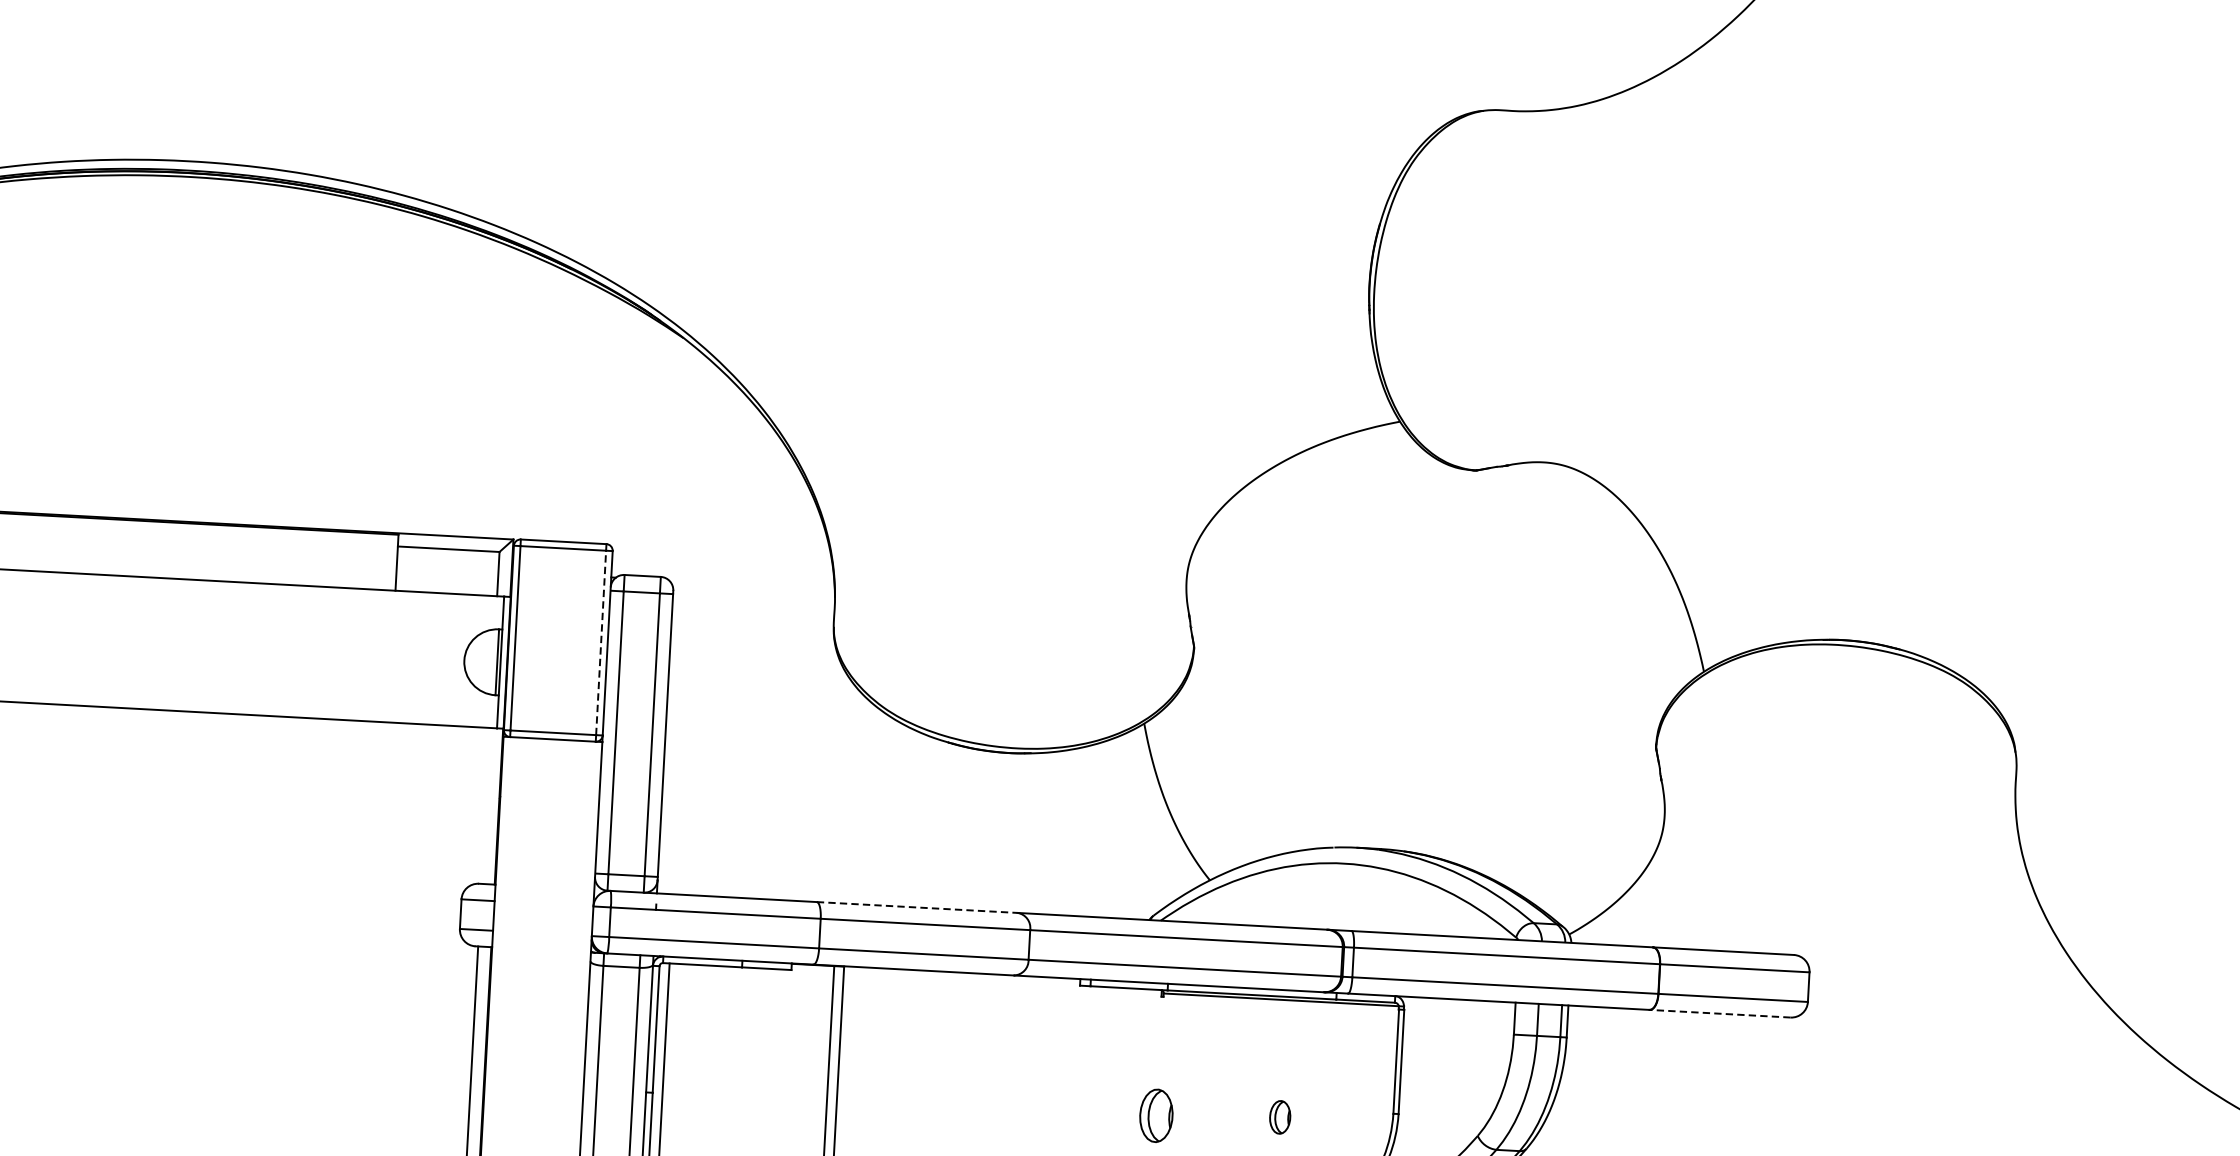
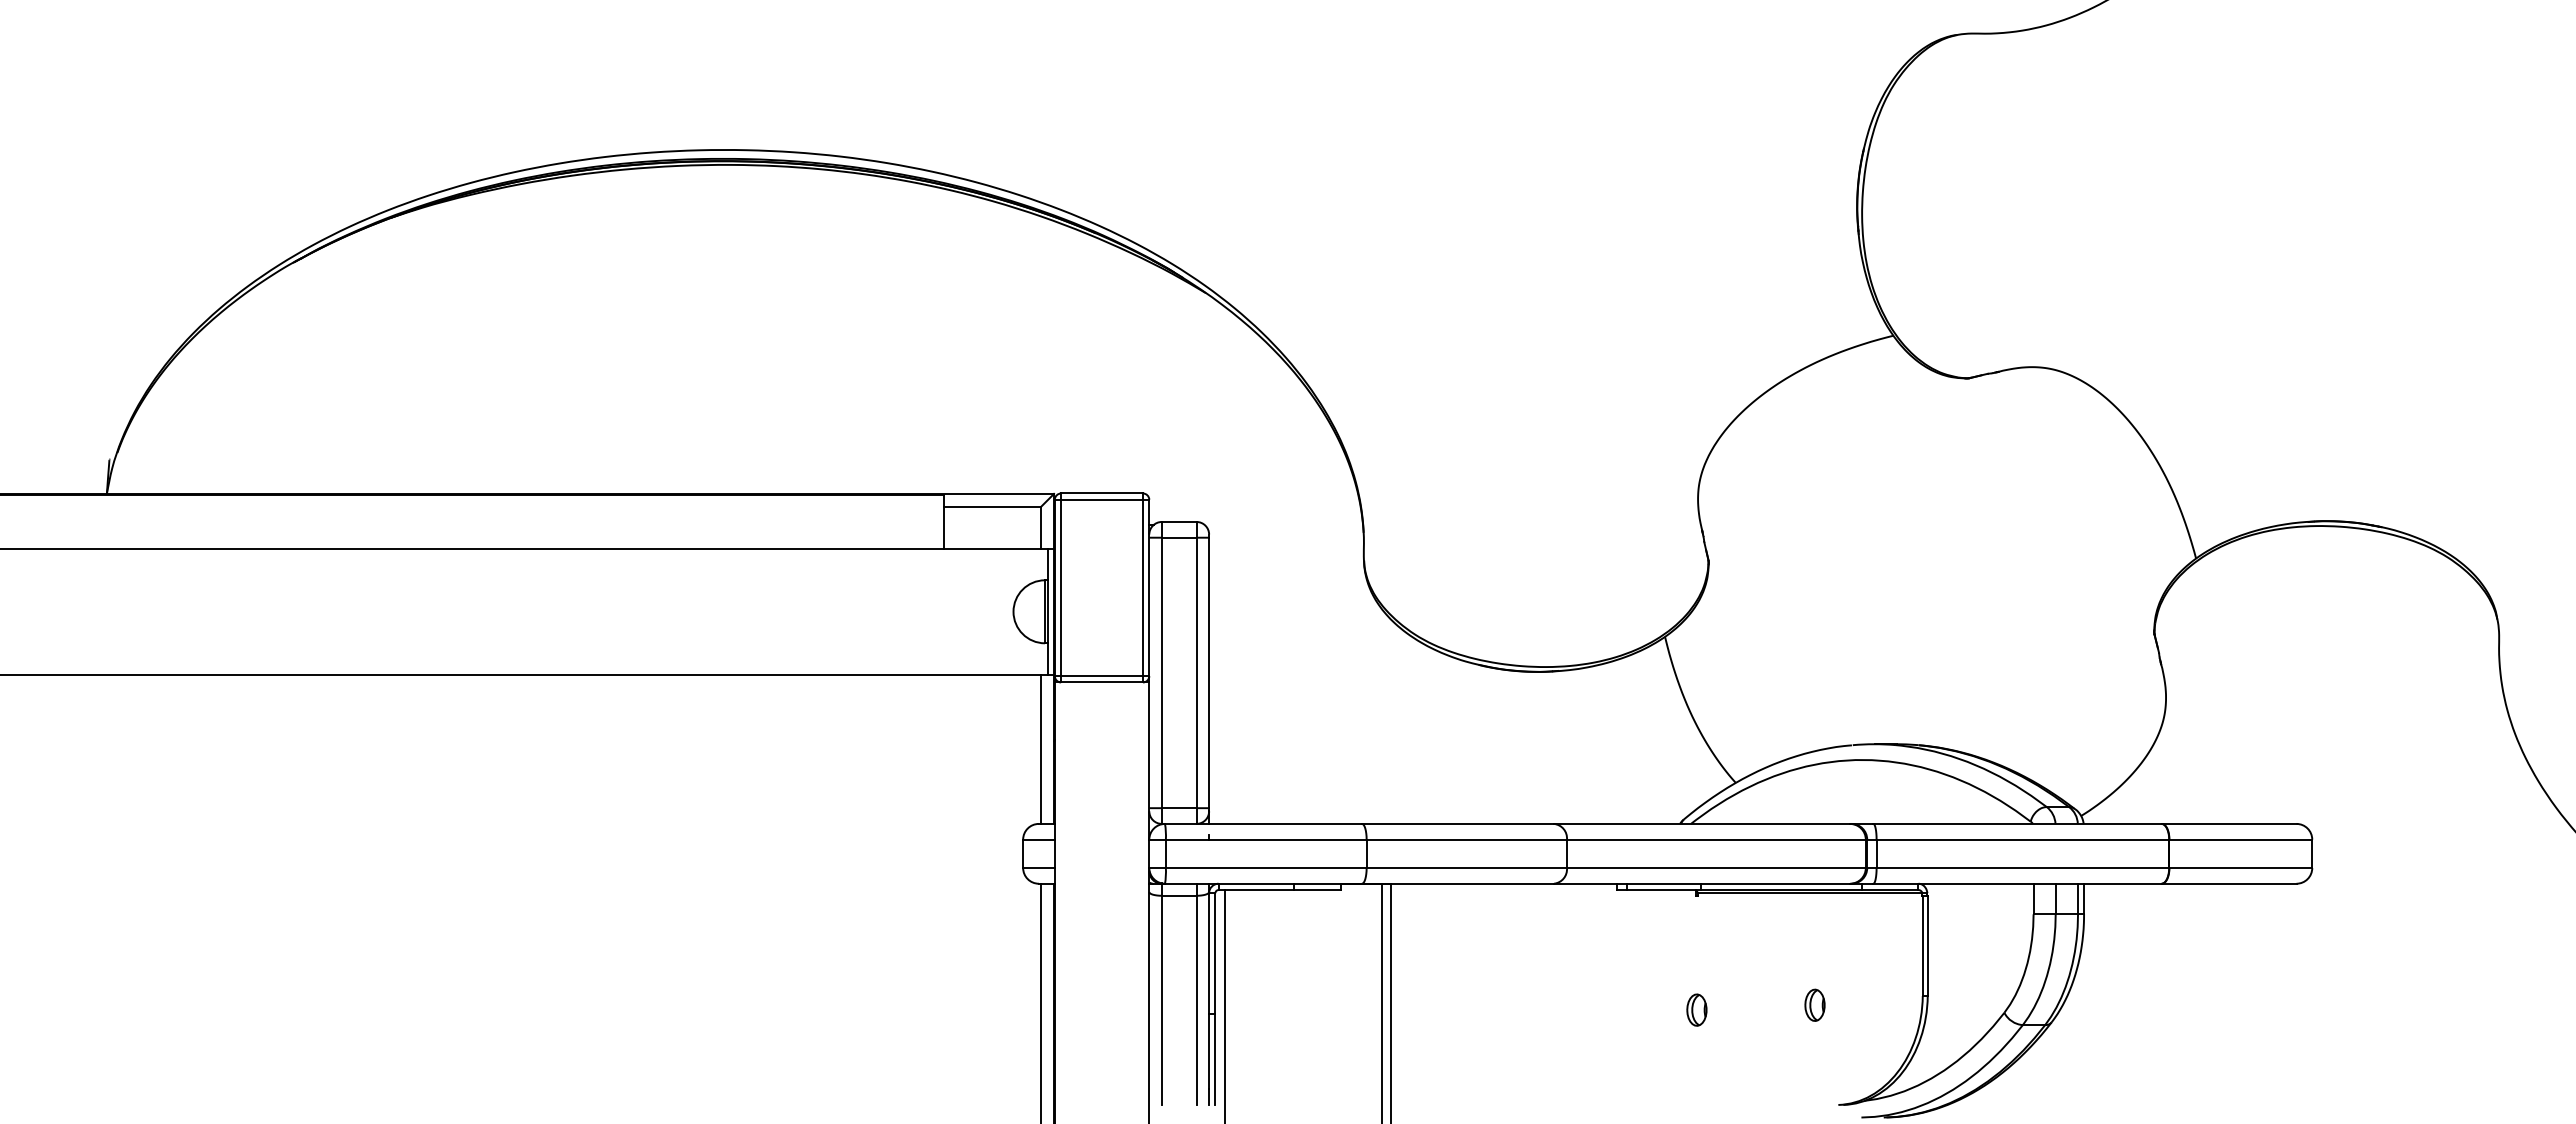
line: (601, 642) -> (1143, 587), dashed -> solid
line: (485, 805) -> (1041, 748), added
line: (917, 907) -> (1458, 823), dashed -> solid
line: (1719, 1013) -> (2228, 883), dashed -> solid
part: (1156, 1115) -> (1696, 1009), size x0.62

